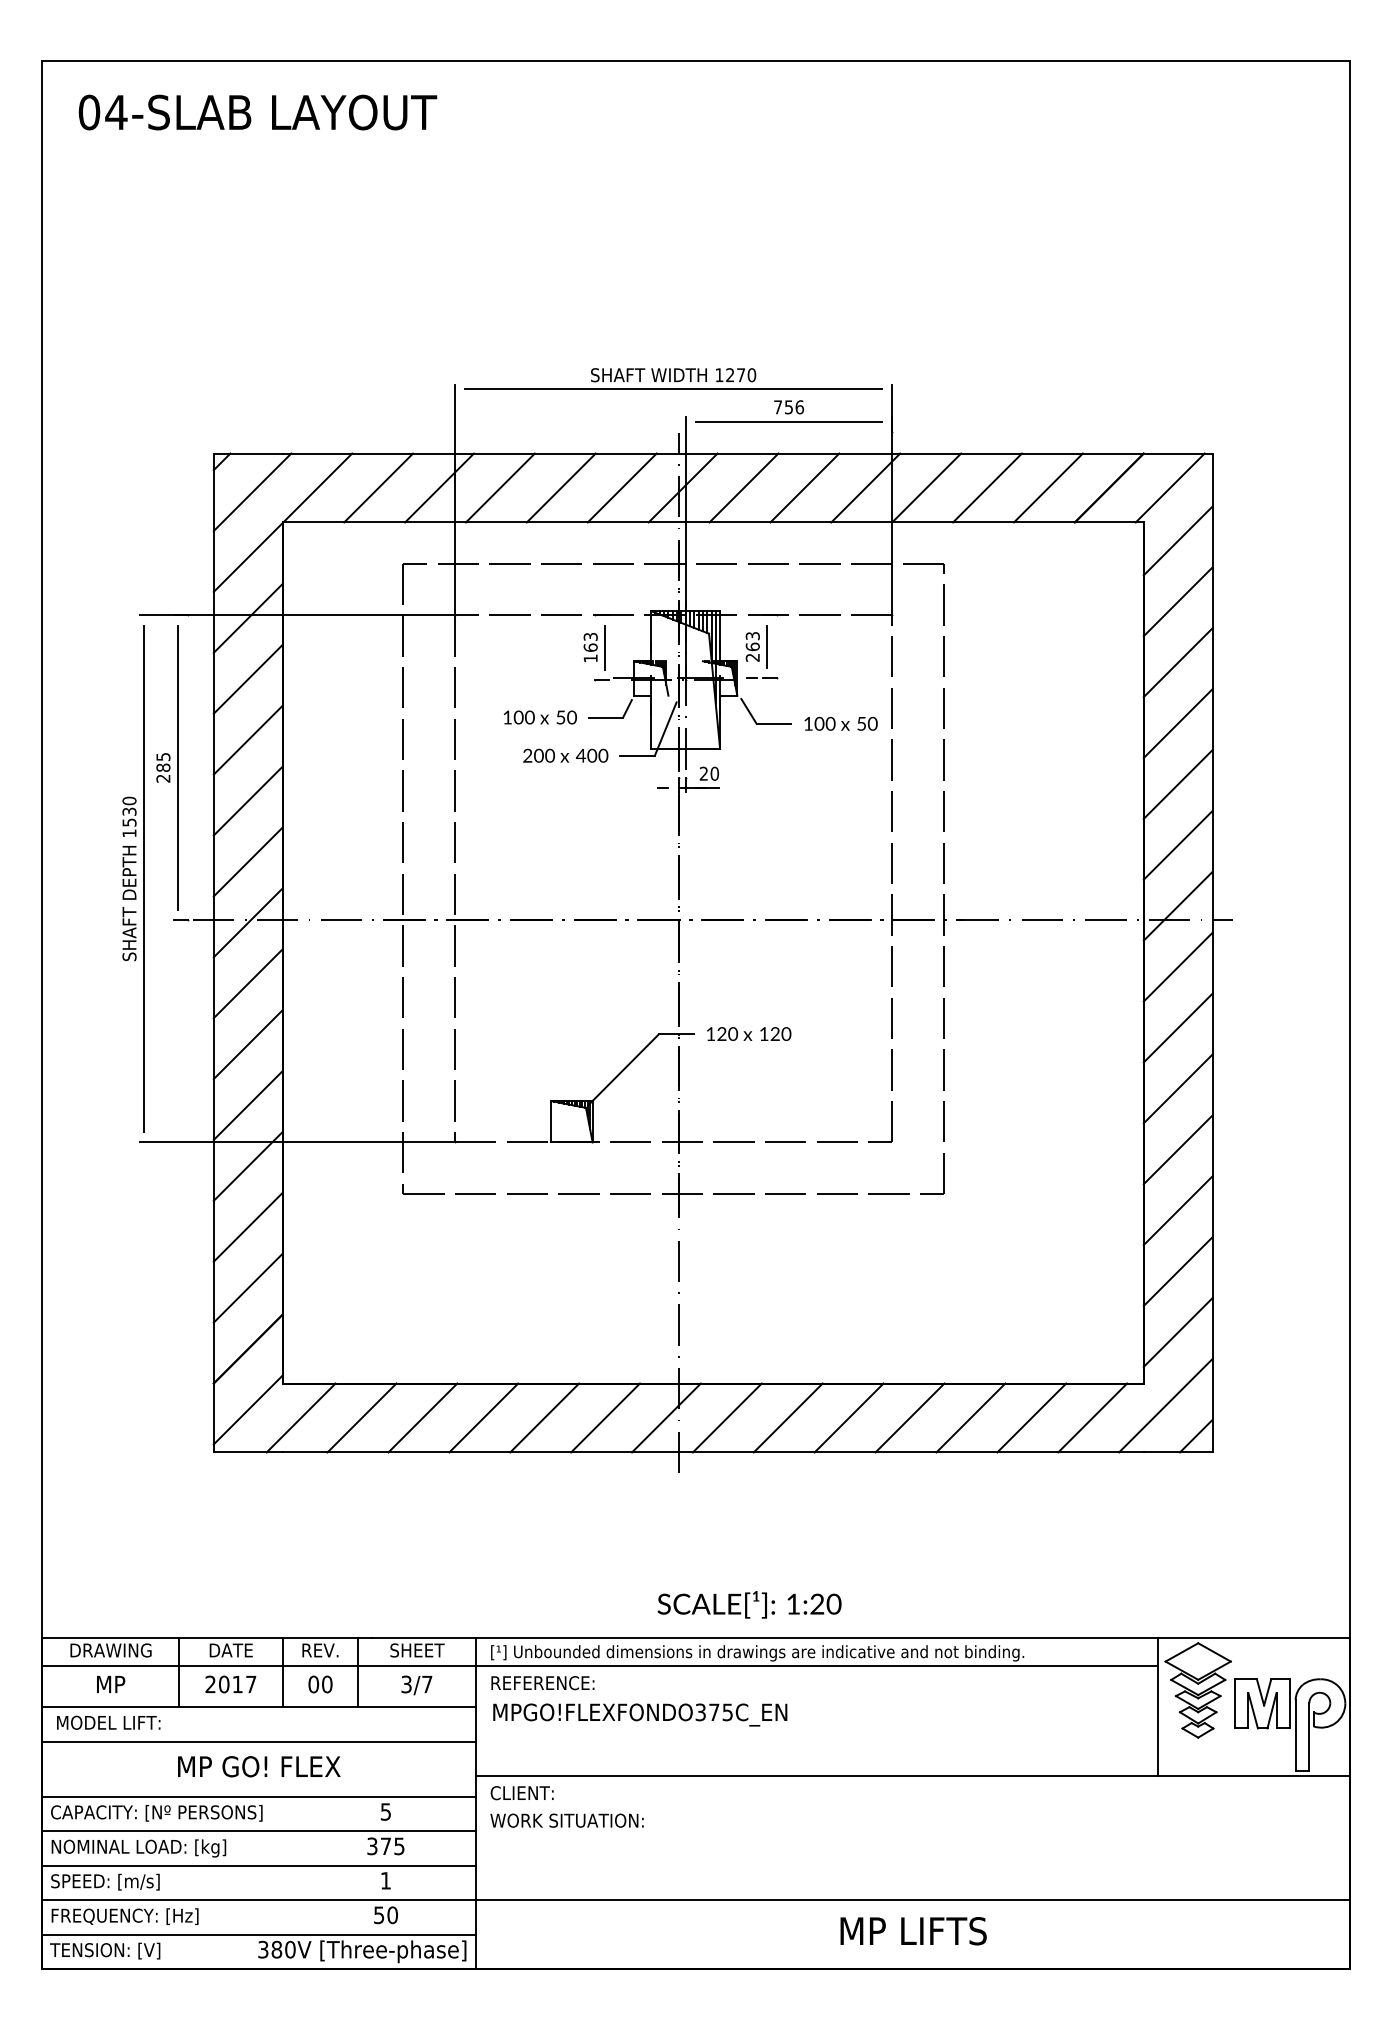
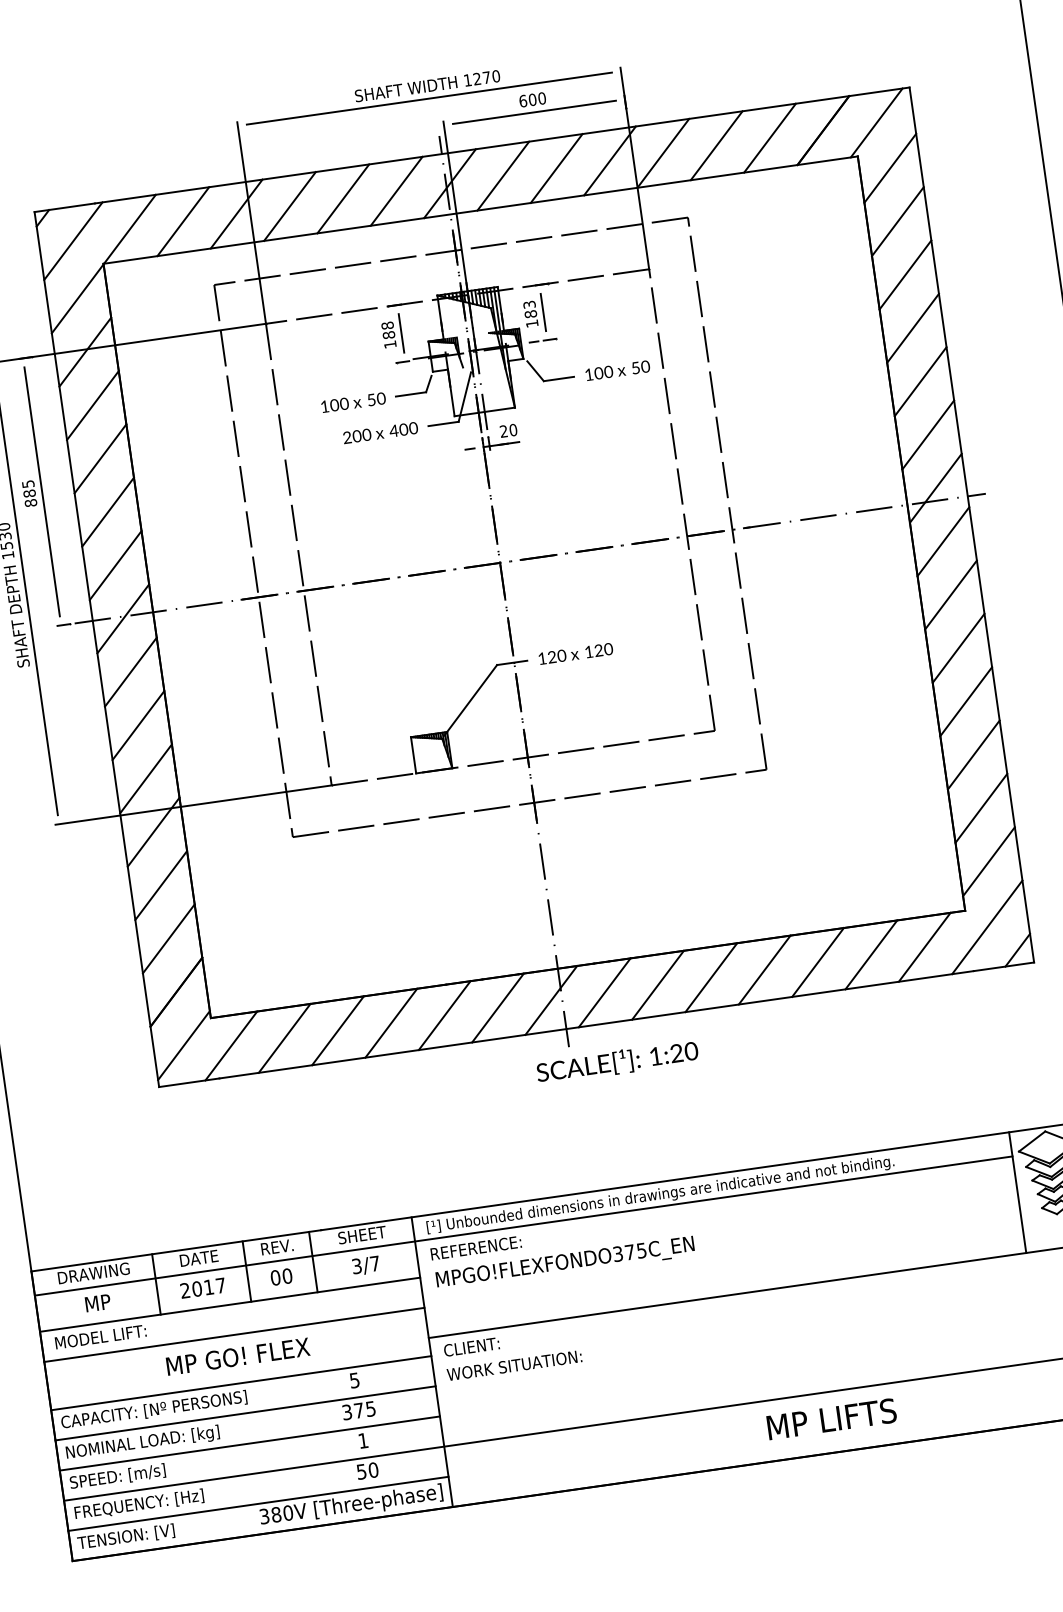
text: (789, 407) -> (533, 99), 756 -> 600
text: (590, 641) -> (388, 329), 163 -> 188
text: (752, 651) -> (531, 318), 263 -> 183
text: (163, 778) -> (31, 502), 285 -> 885
text: (749, 1604) -> (617, 1062), moved

